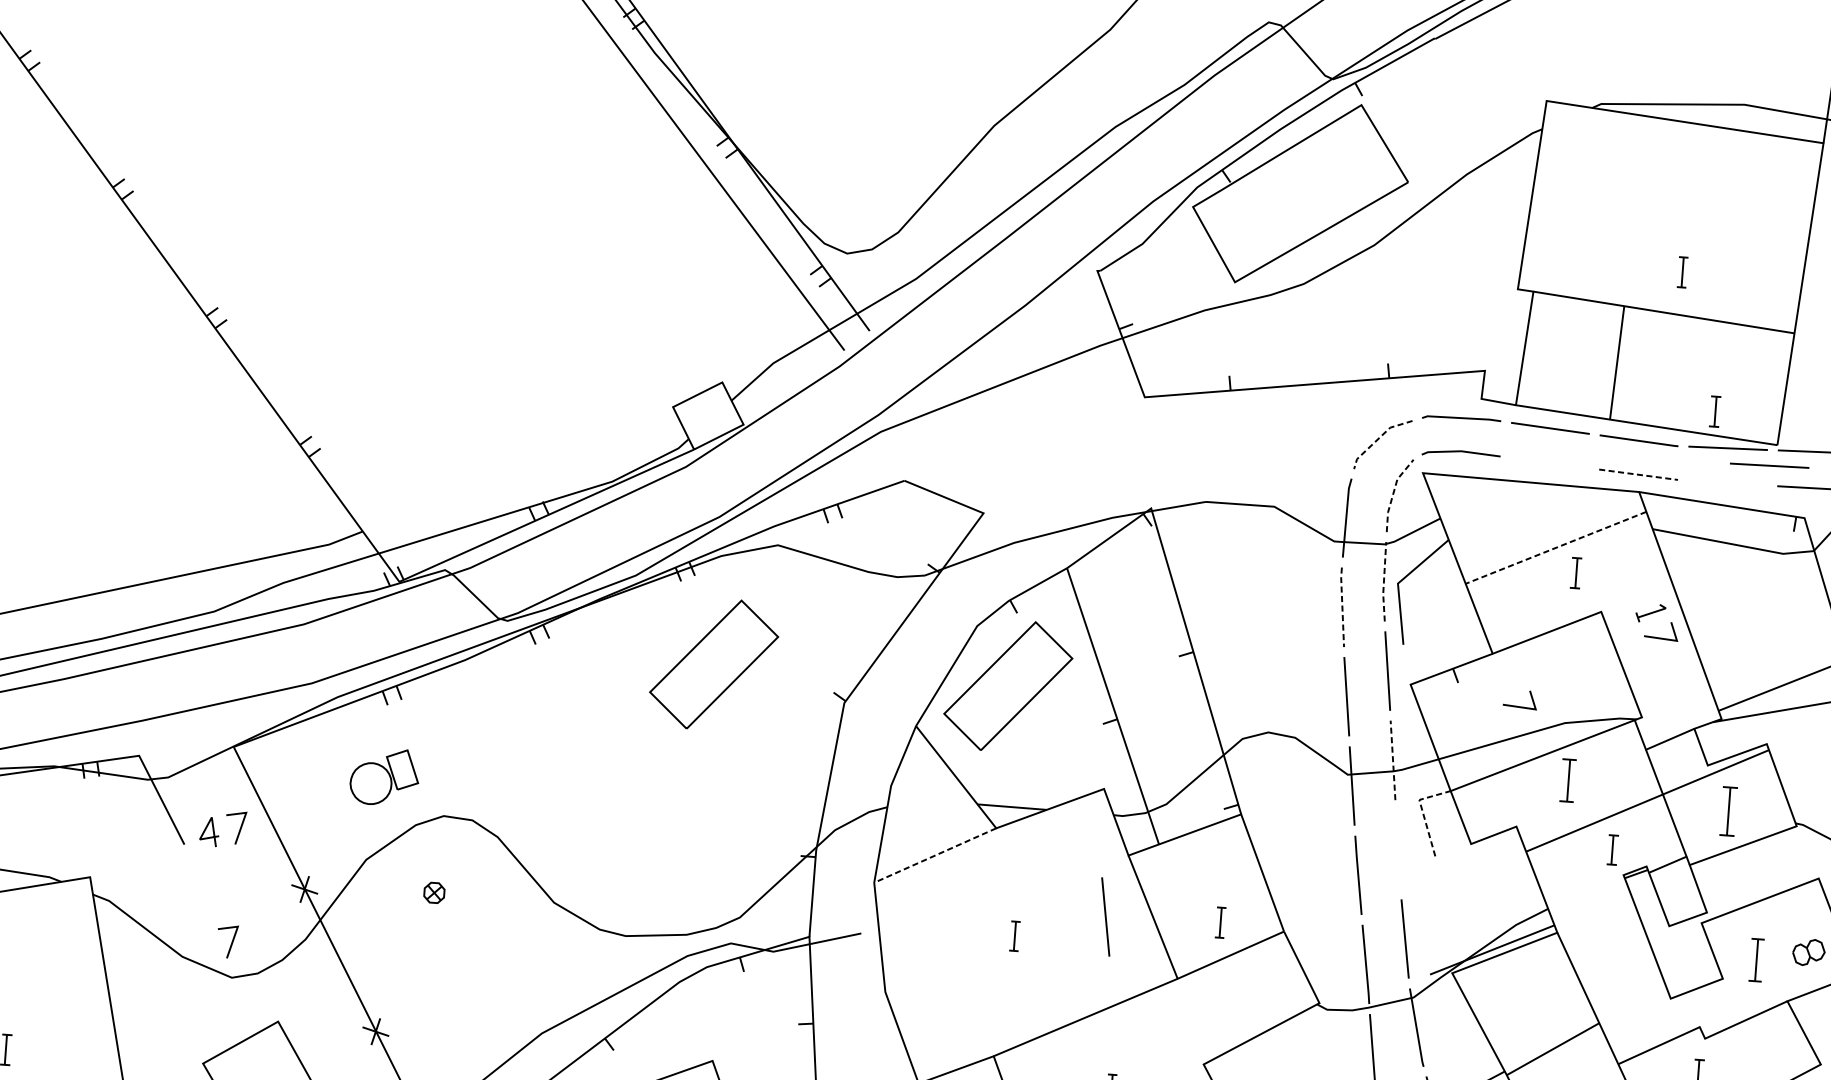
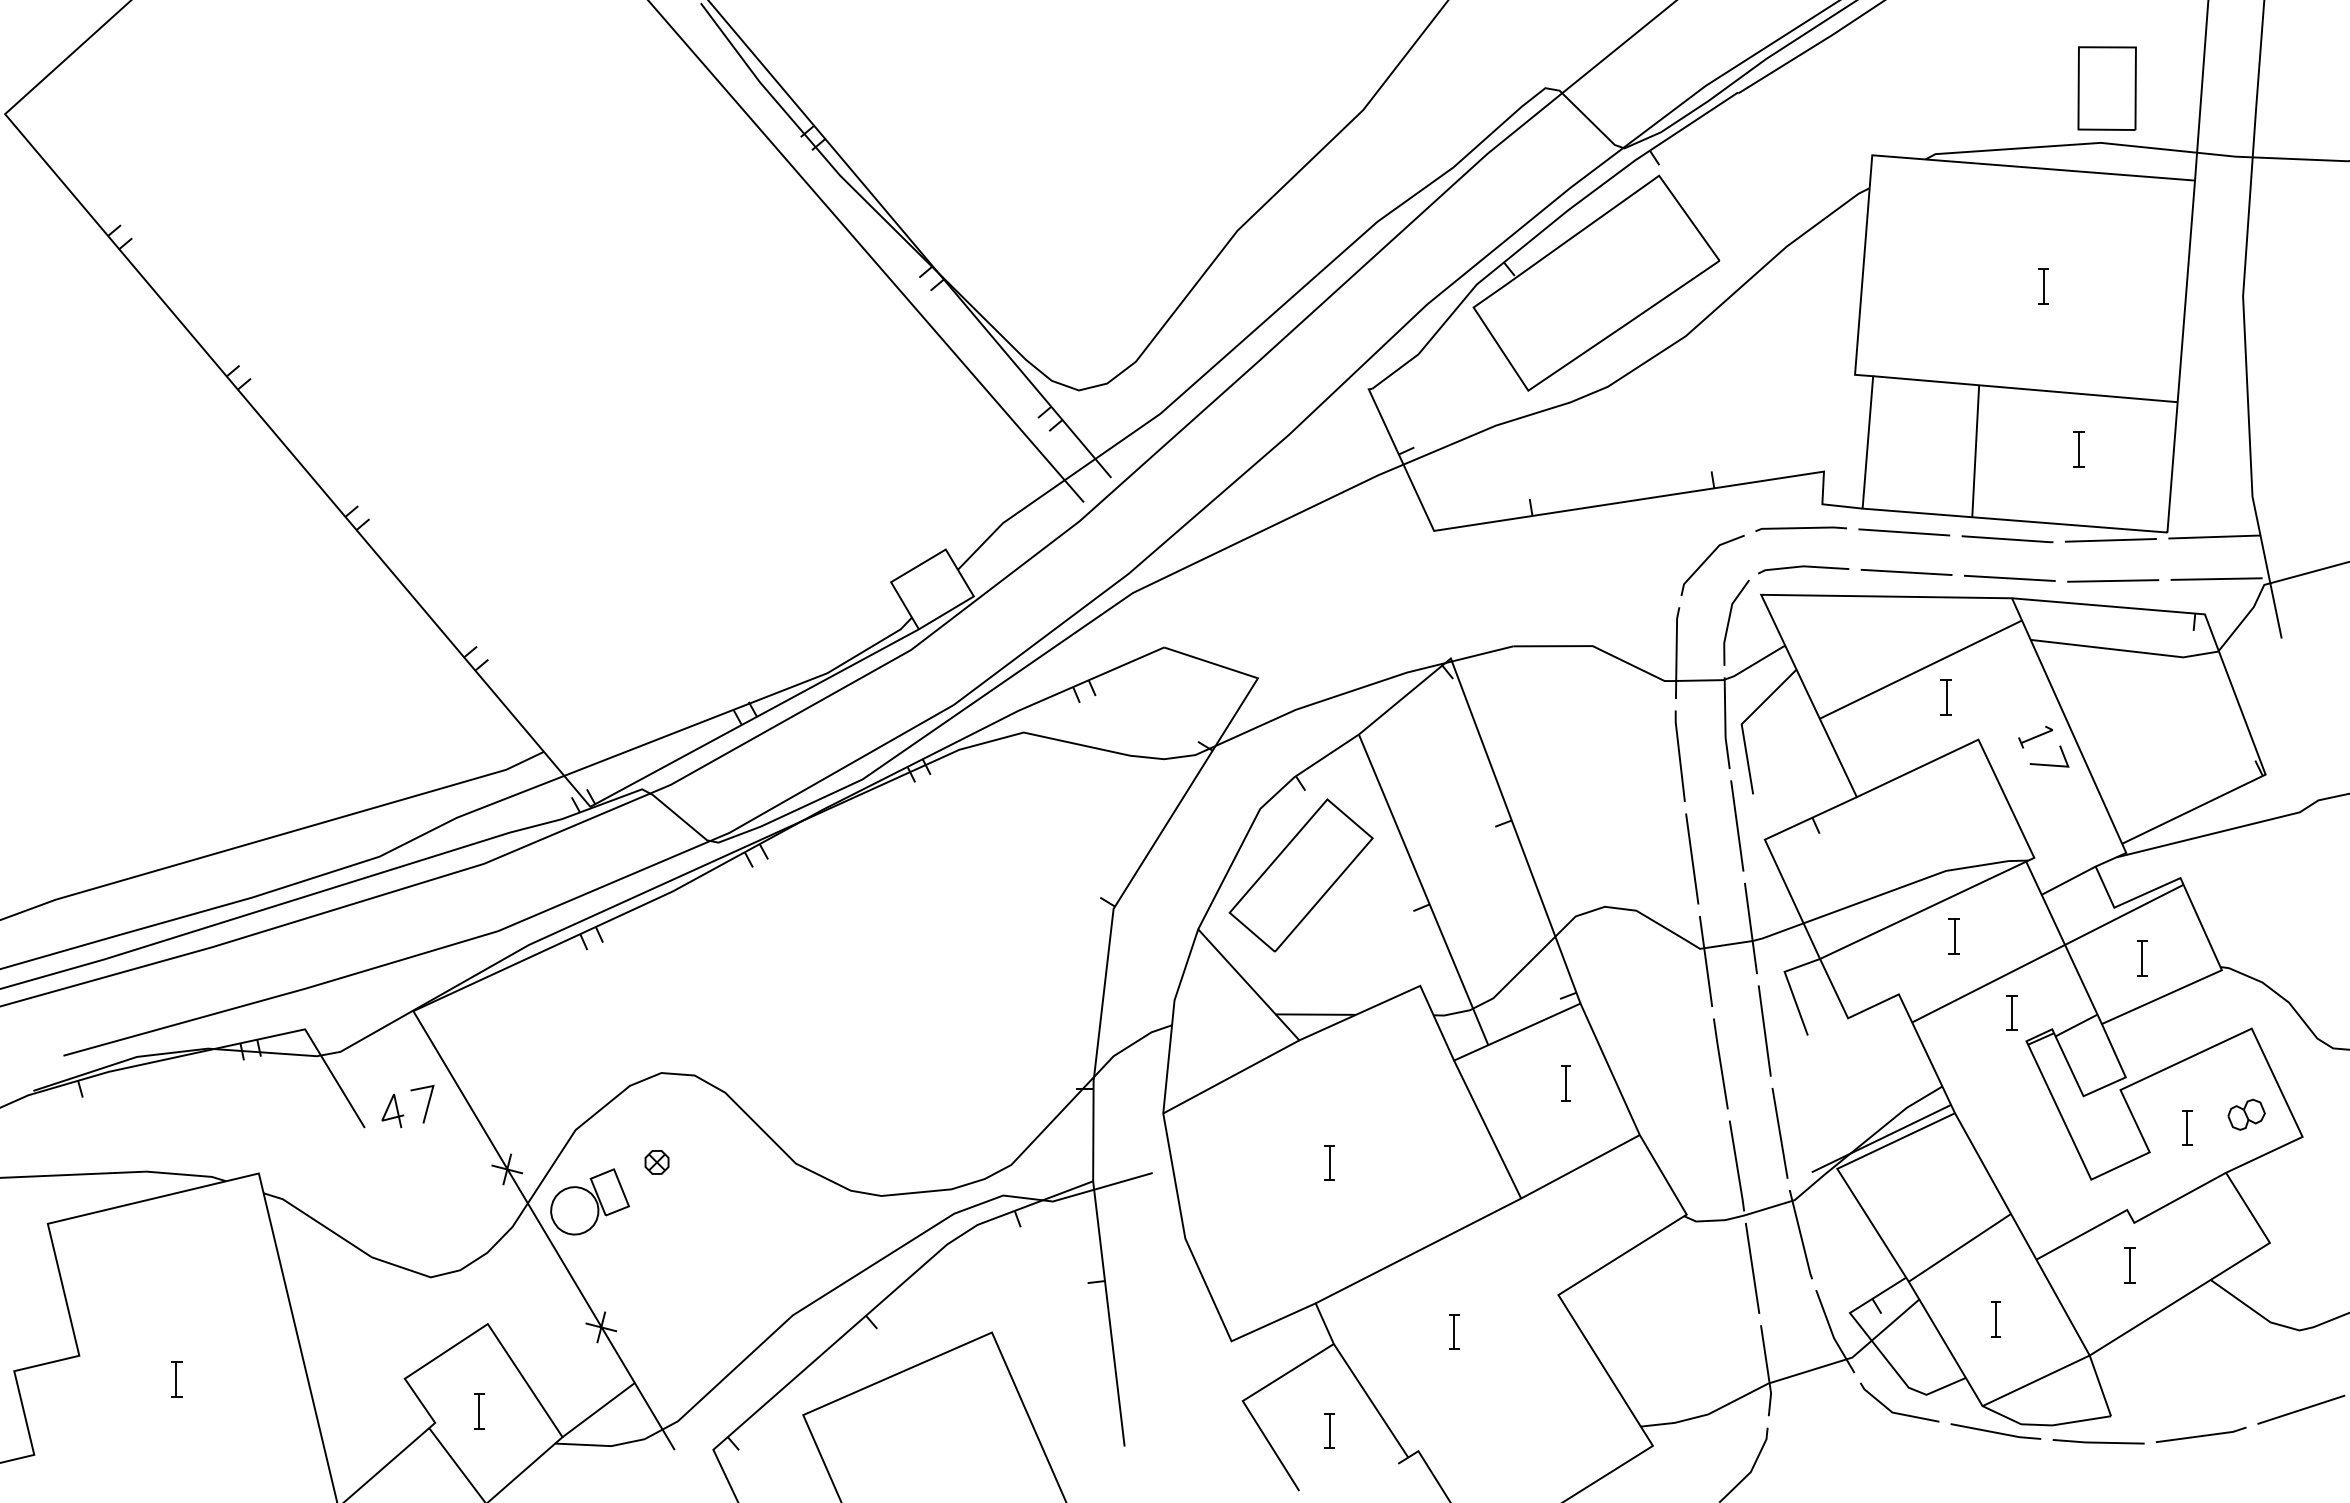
part: (1752, 58) -> (2106, 88), added
part: (1682, 272) -> (2043, 286), moved
part: (1714, 411) -> (2078, 449), moved
line: (1378, 439) -> (1706, 559), dashed -> solid
line: (1549, 462) -> (1906, 571), added
line: (1769, 465) -> (2113, 580), moved
line: (1638, 474) -> (2009, 578), dashed -> solid
line: (1394, 492) -> (1729, 619), dashed -> solid
line: (1555, 547) -> (1920, 669), dashed -> solid
line: (1384, 581) -> (1725, 723), dashed -> solid
line: (1342, 606) -> (1679, 755), dashed -> solid
part: (713, 664) -> (959, 875), removed
line: (1519, 706) -> (1892, 855), removed
line: (1393, 761) -> (1751, 929), dashed -> solid
part: (384, 776) -> (589, 1201), moved
part: (1567, 780) -> (1953, 936), size x0.71
line: (1422, 811) -> (1789, 984), dashed -> solid
part: (1728, 811) -> (2142, 958), size x0.62
line: (1398, 849) -> (1764, 1030), added
line: (934, 855) -> (1230, 1077), dashed -> solid
line: (1105, 917) -> (1432, 1133), removed
part: (1220, 922) -> (1565, 1083), moved
line: (231, 941) -> (427, 1235), removed
part: (1757, 959) -> (2187, 1127), size x0.71

